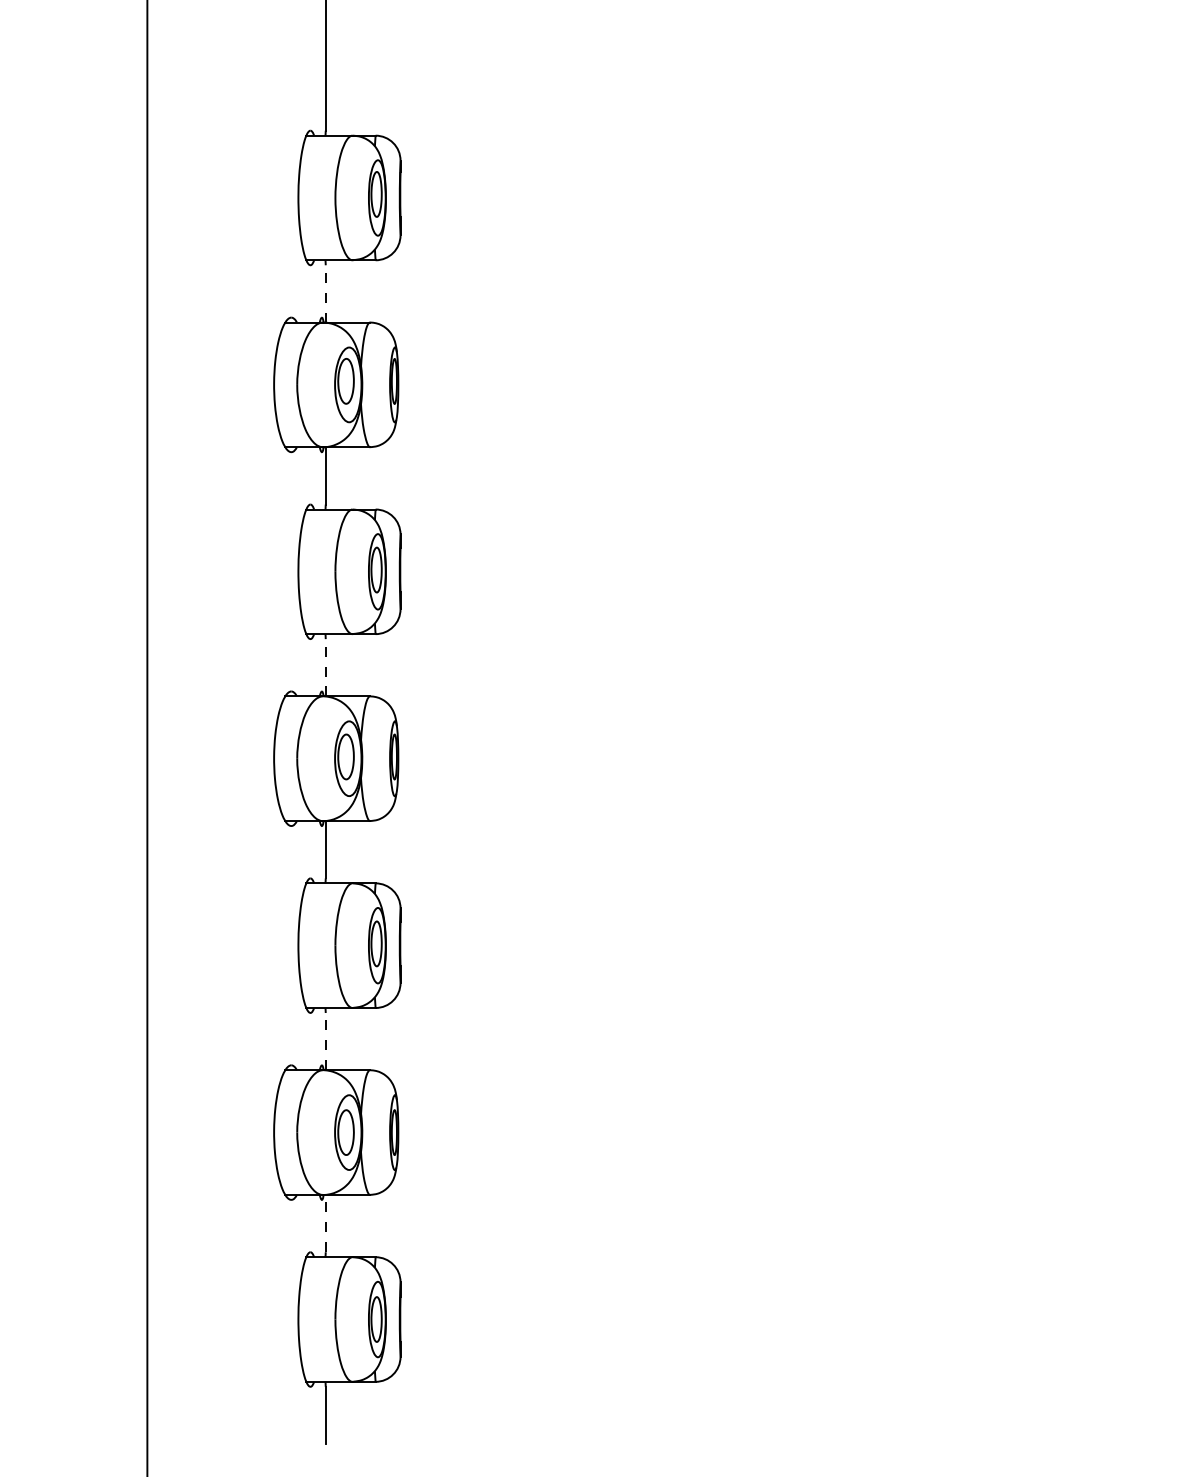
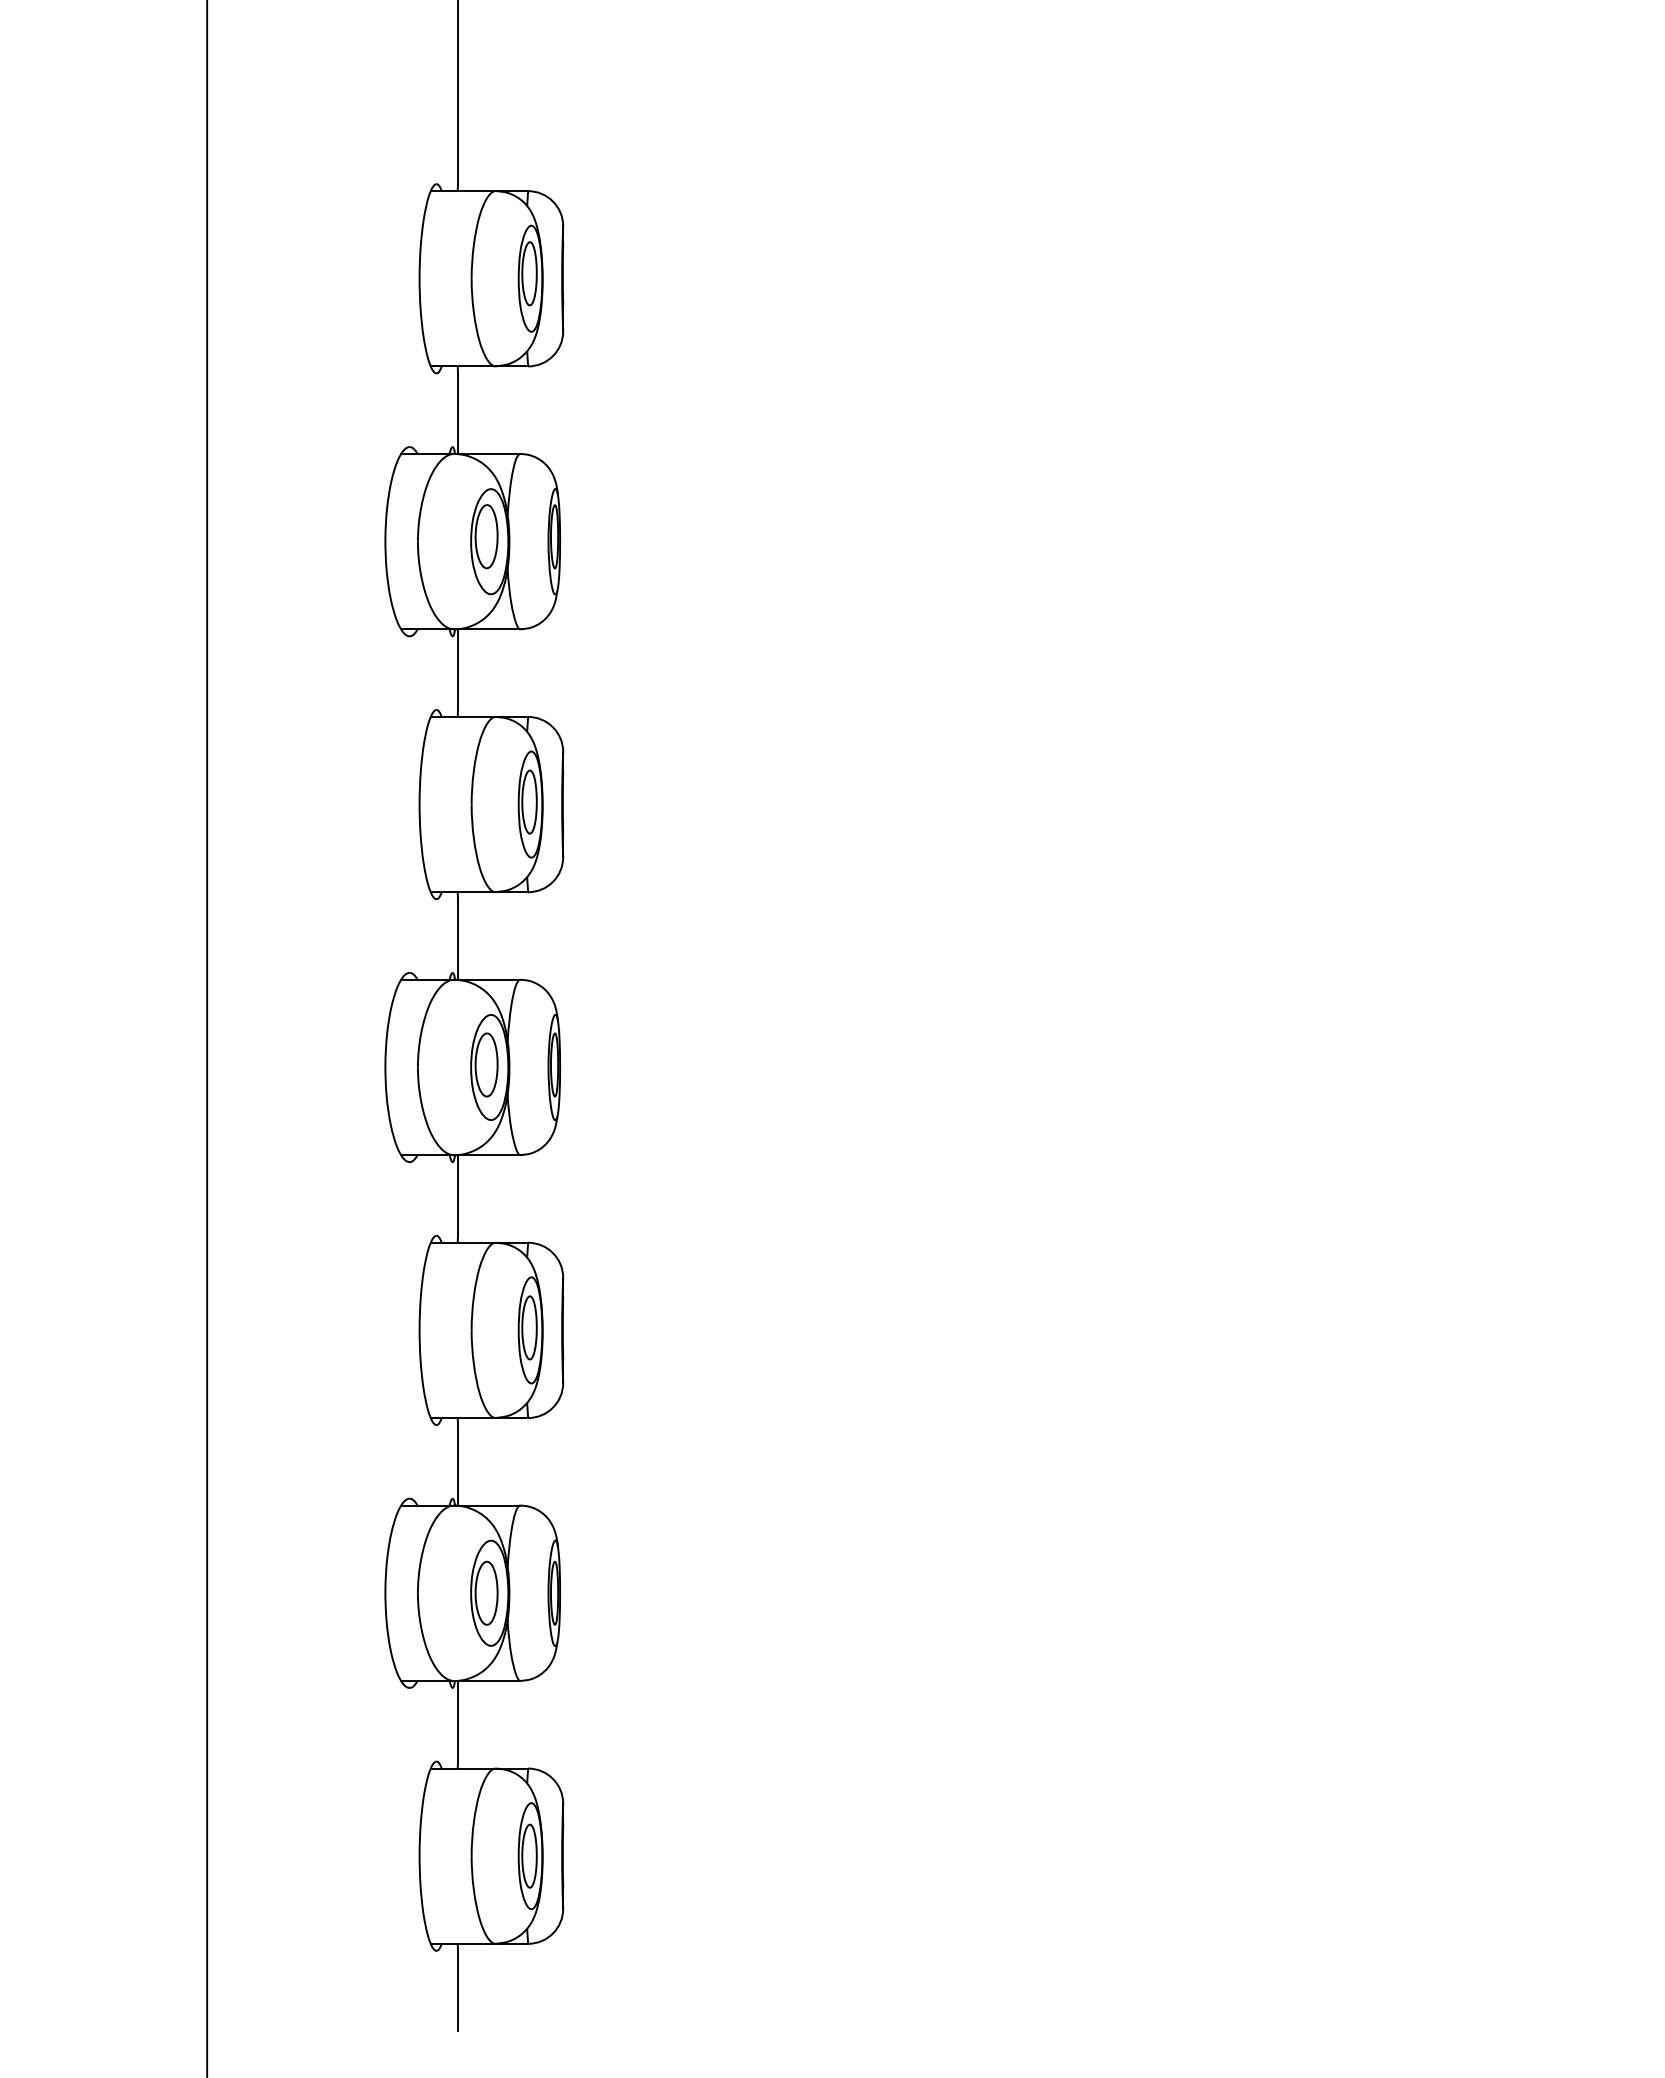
line: (326, 293) -> (458, 413), dashed -> solid
line: (326, 667) -> (458, 938), dashed -> solid
line: (326, 1041) -> (458, 1464), dashed -> solid
line: (326, 1223) -> (458, 1720), dashed -> solid

